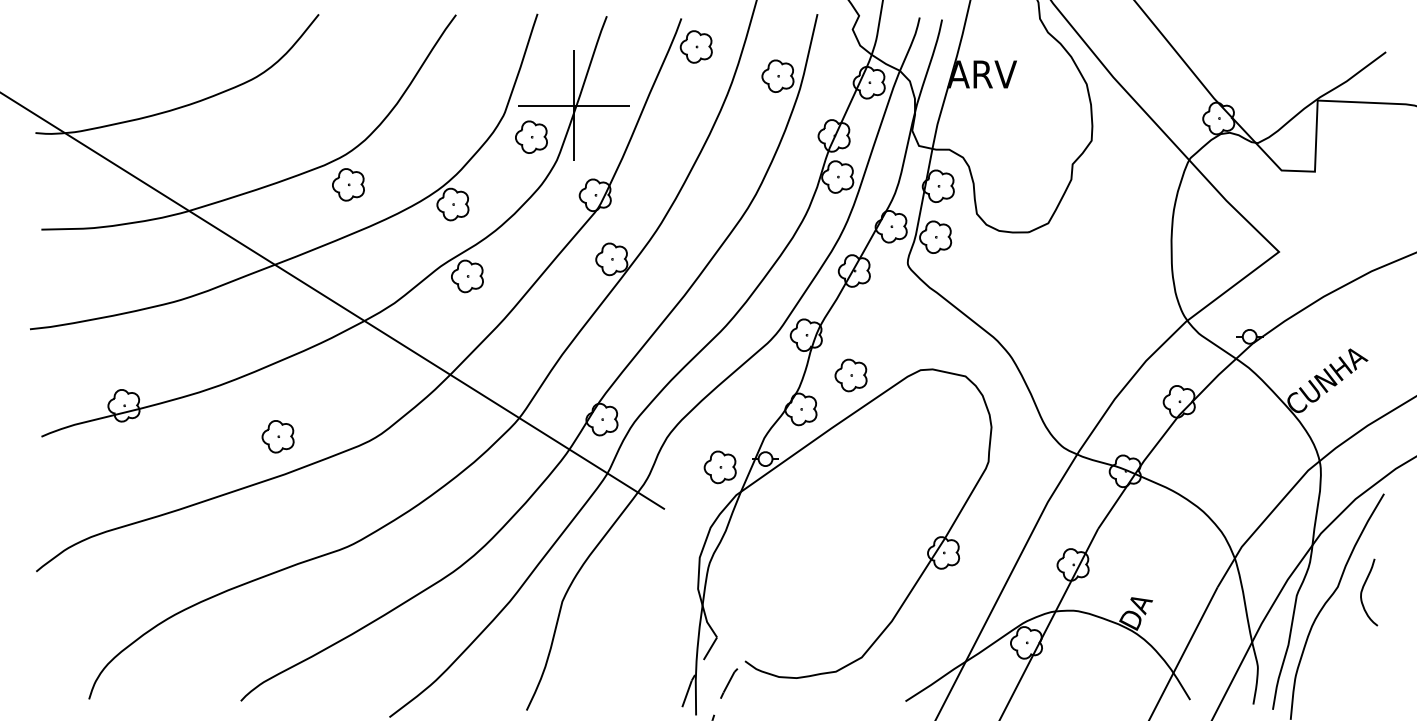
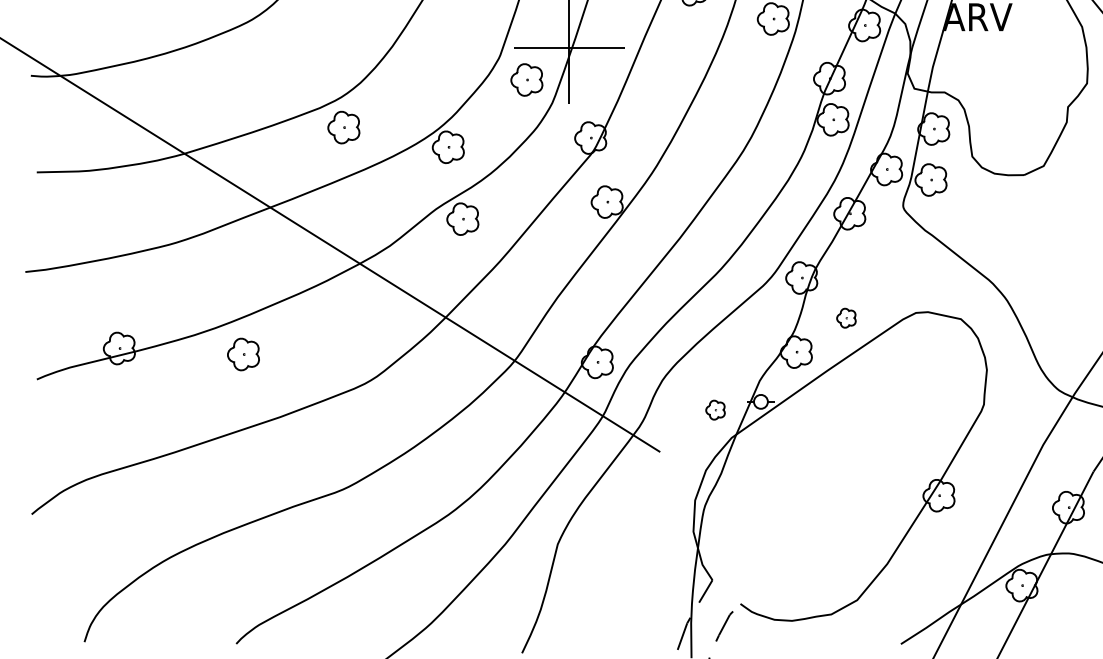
part: (850, 375) -> (845, 318), size x0.6
part: (277, 436) -> (242, 354), moved
part: (719, 467) -> (714, 410), size x0.6

